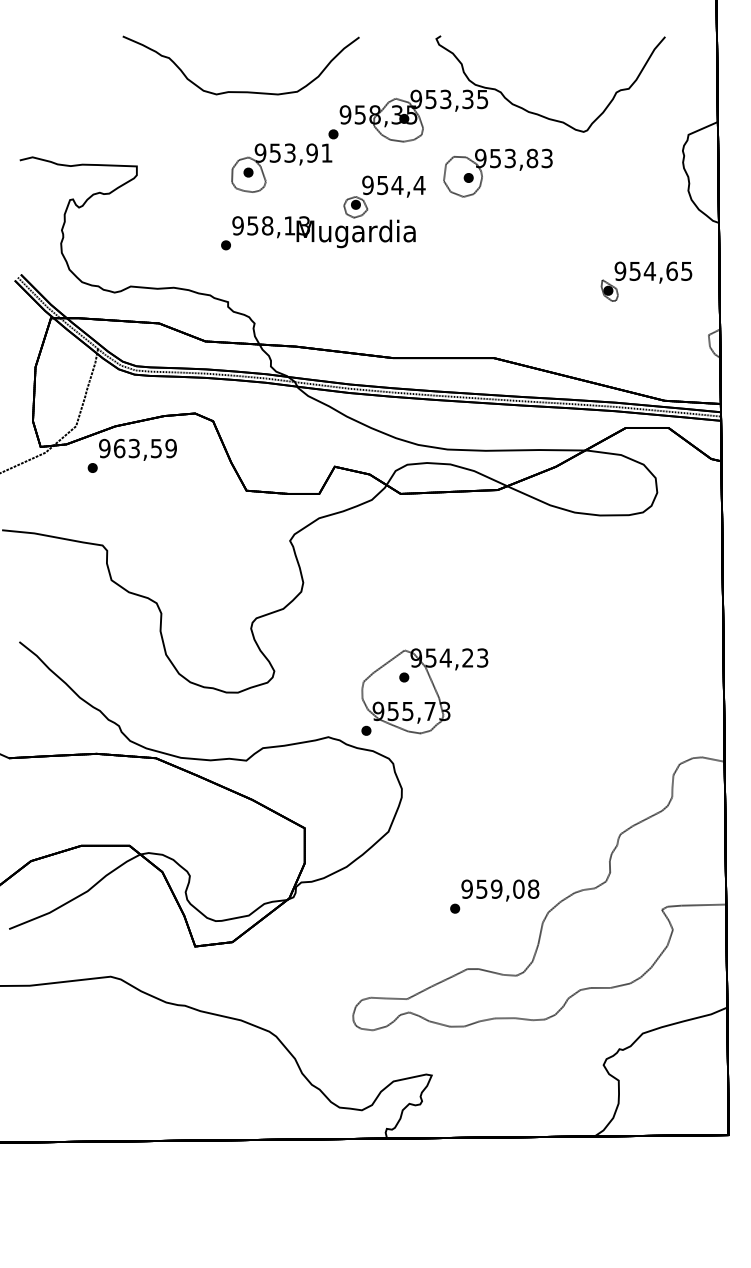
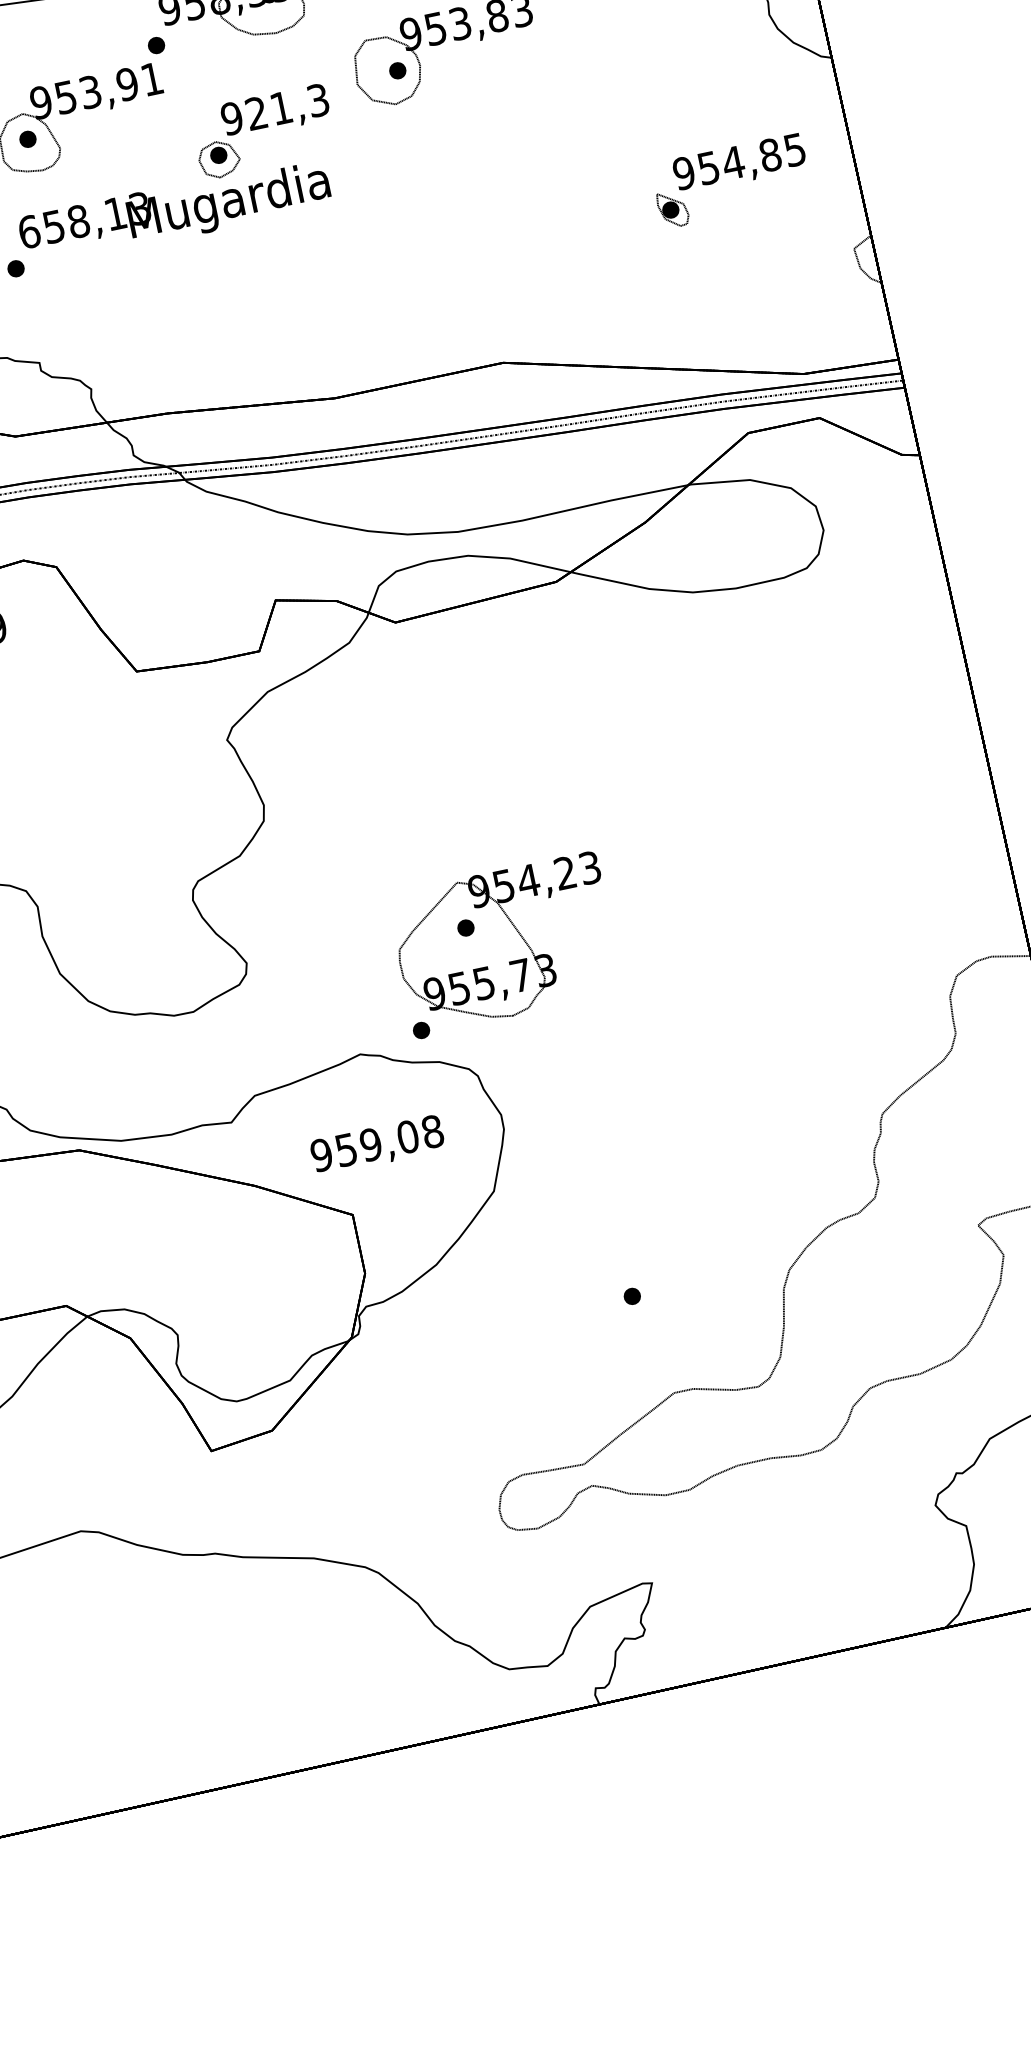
text: (401, 185) -> (288, 107), 954,4 -> 921,3
text: (237, 225) -> (28, 231), 958,13 -> 658,13
text: (671, 270) -> (769, 153), 954,65 -> 954,85
text: (500, 890) -> (377, 1145), moved

